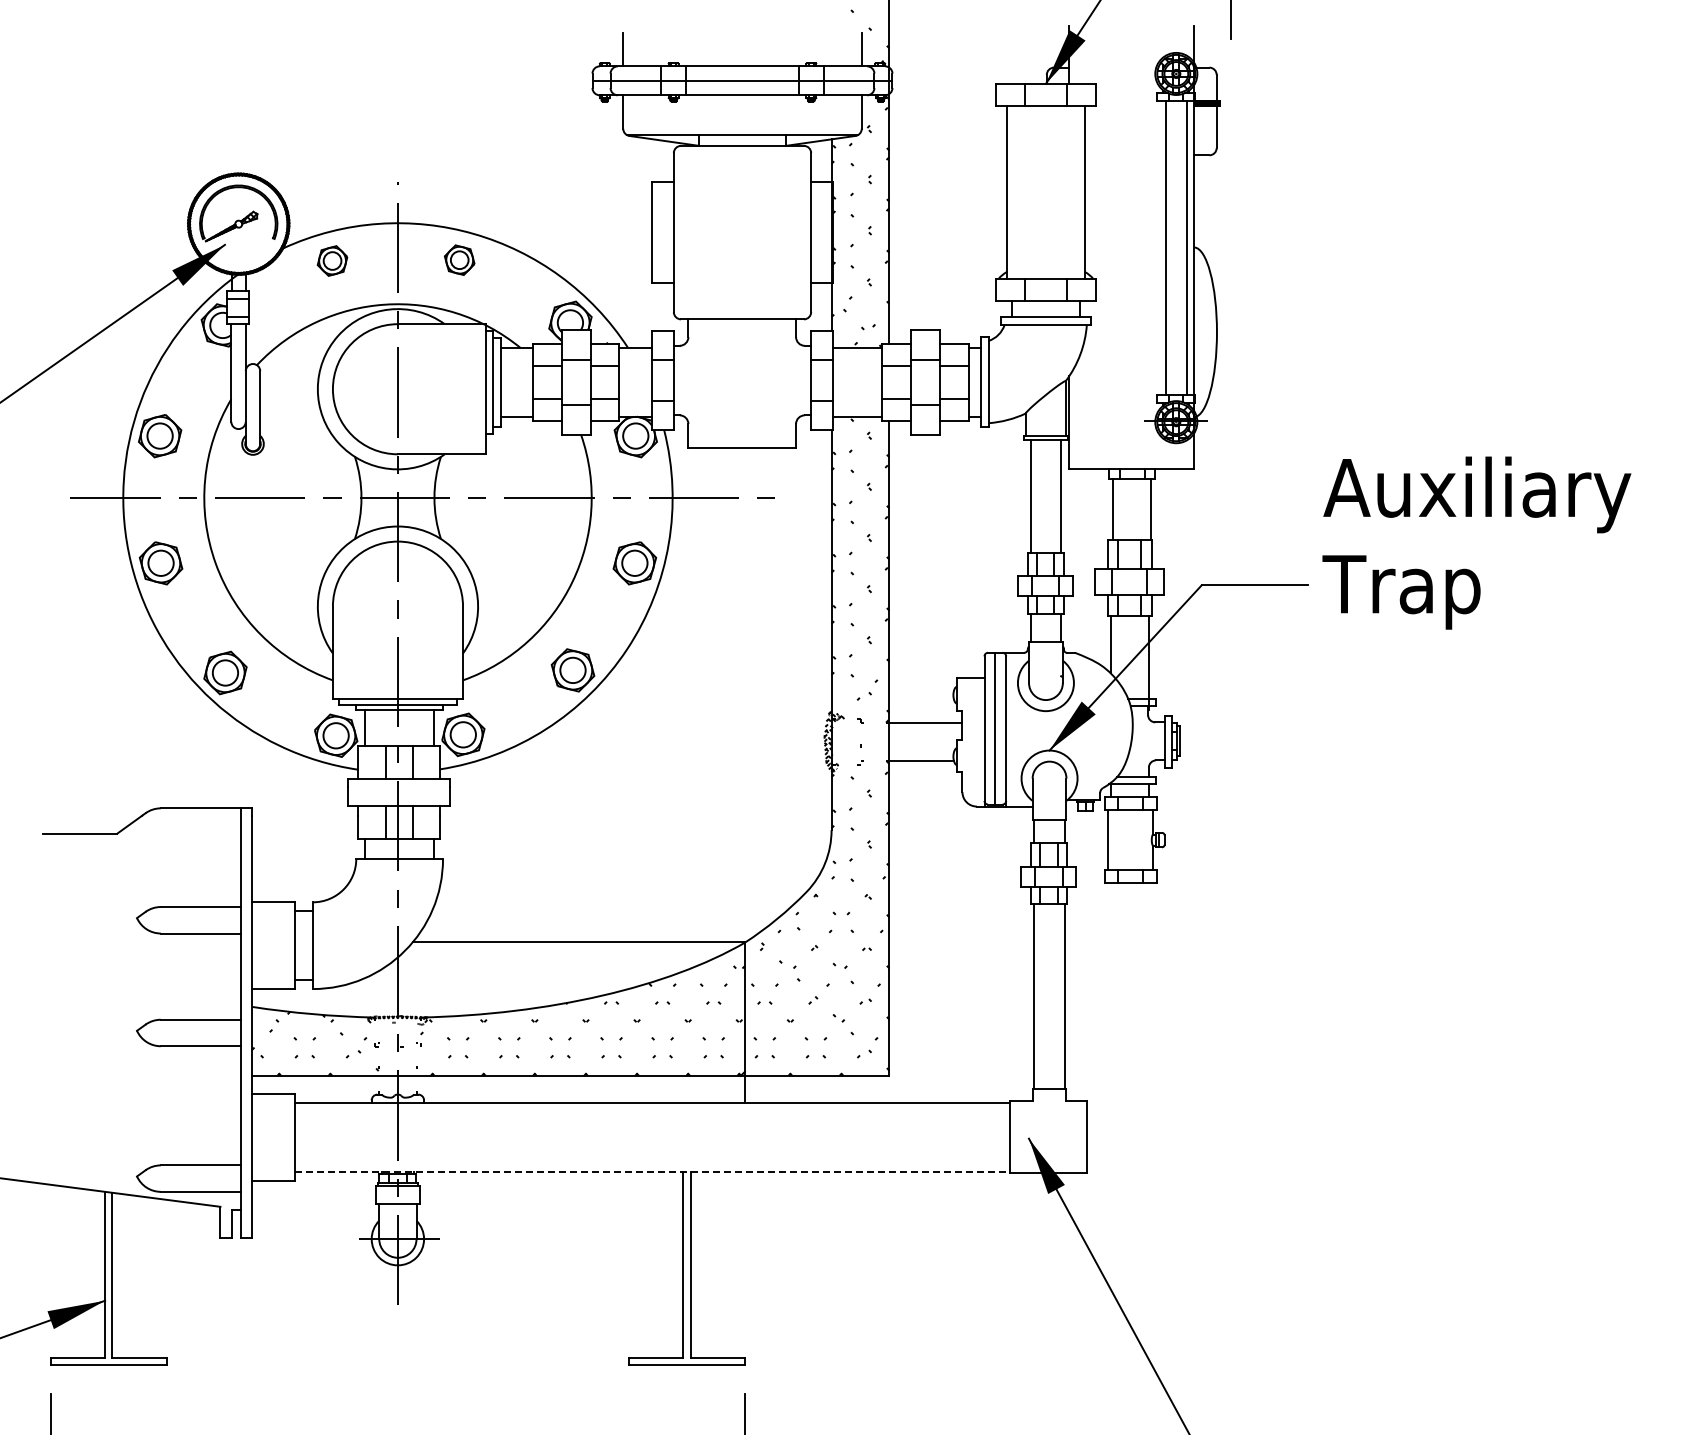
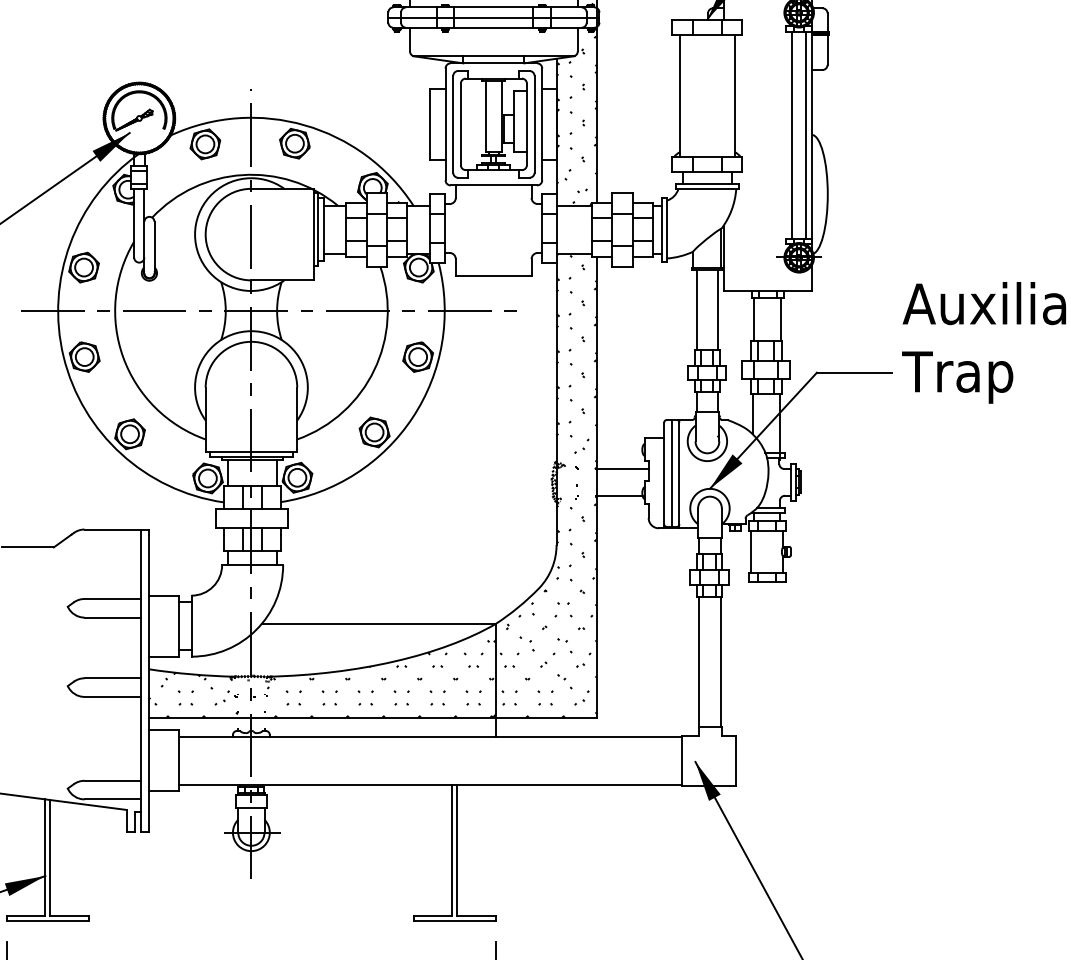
part: (742, 232) -> (493, 124), added
part: (332, 260) -> (205, 144), size x1.43
part: (459, 260) -> (294, 144), size x1.43
line: (652, 1171) -> (430, 785), dashed -> solid

